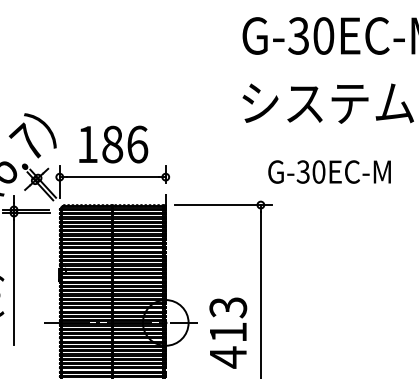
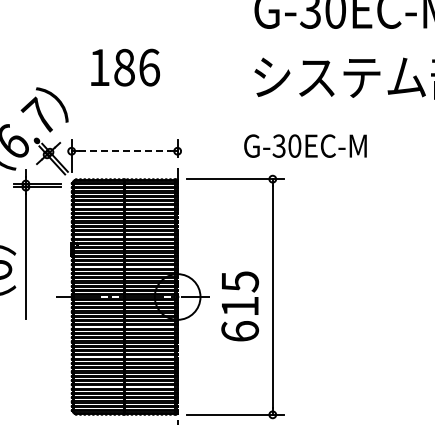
text: (113, 144) -> (125, 67), moved
text: (329, 171) -> (305, 145), moved
line: (113, 177) -> (125, 151), solid -> dashed
text: (228, 332) -> (240, 306), 413 -> 615

